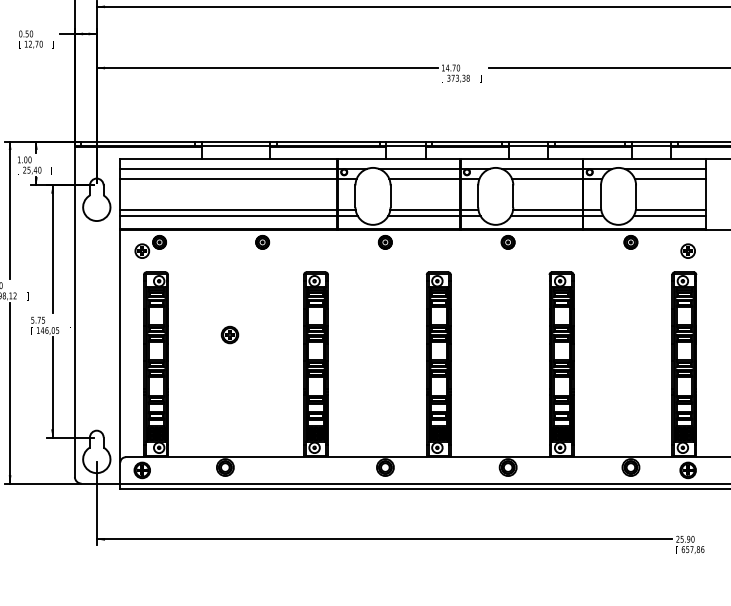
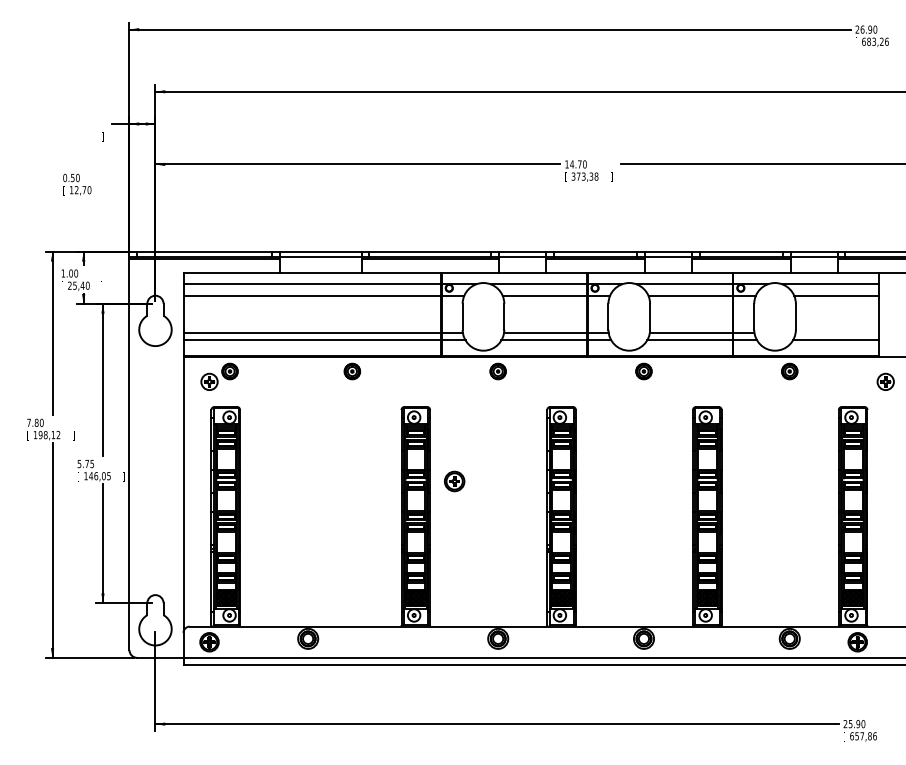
text: (31, 39) -> (77, 184), moved
line: (670, 209) -> (836, 332), removed
part: (687, 250) -> (885, 381), moved
part: (229, 335) -> (454, 481), moved

